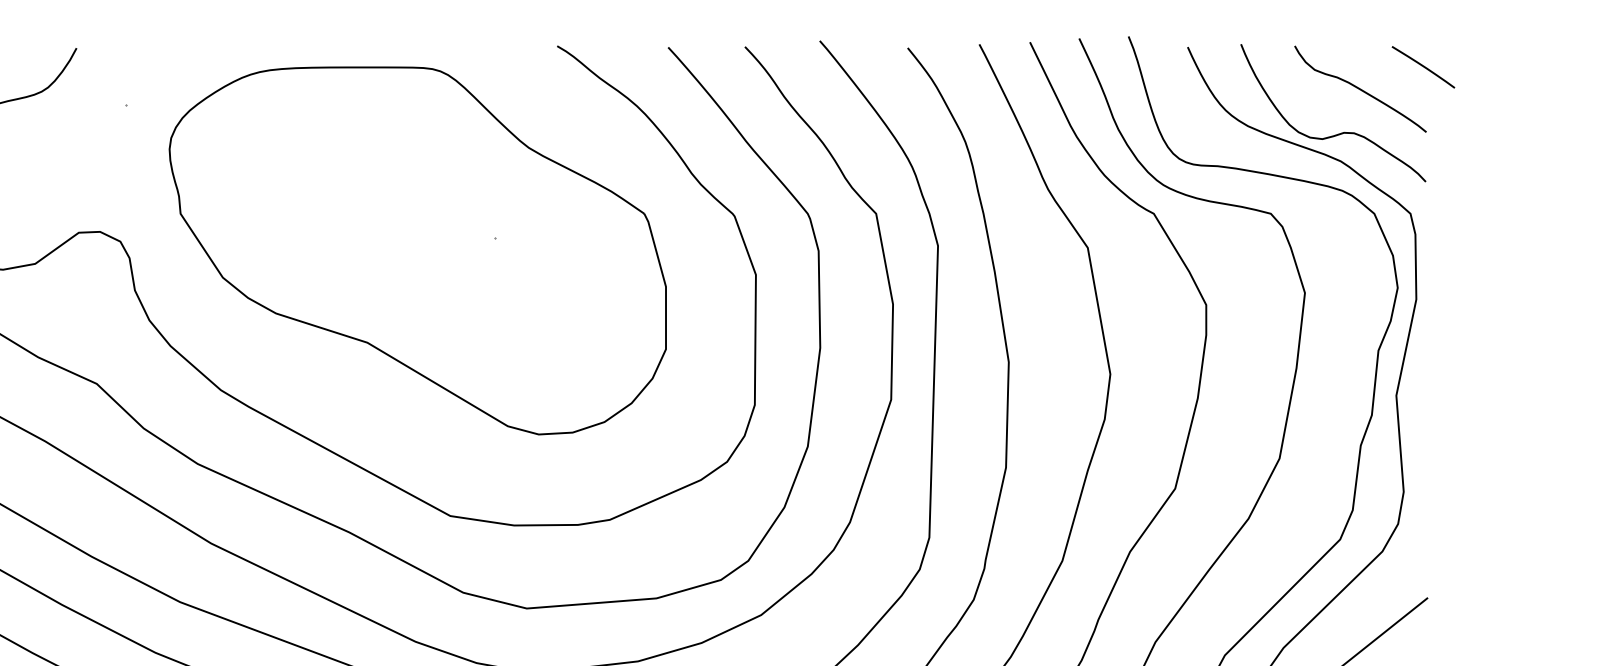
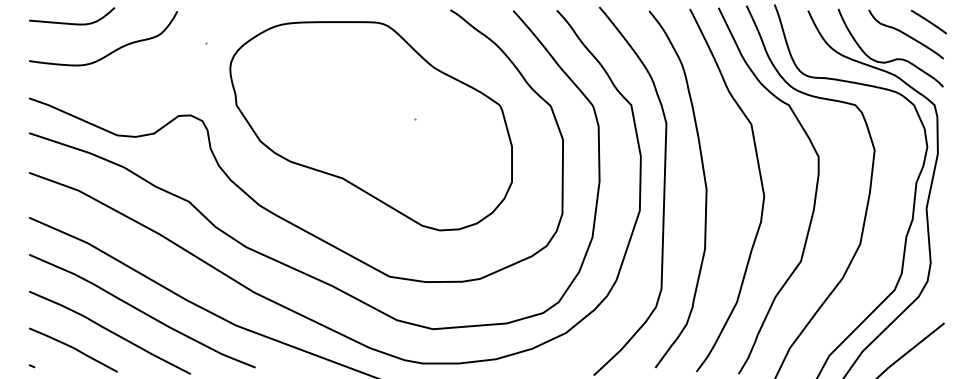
line: (1422, 66) -> (928, 21), moved

